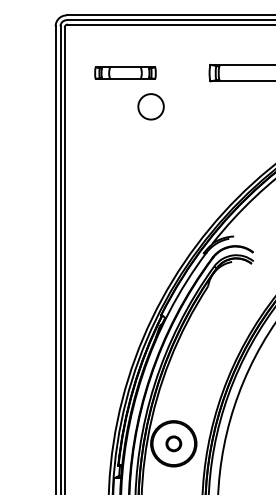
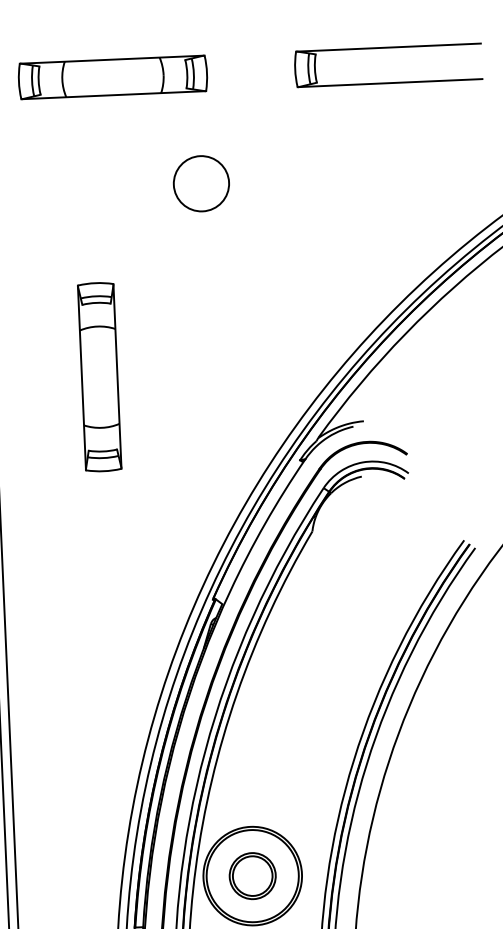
part: (125, 73) -> (113, 78), size x1.43
circle: (150, 106) -> (200, 183), moved
part: (113, 210) -> (100, 376), added
circle: (173, 443) -> (252, 875), size x1.43

